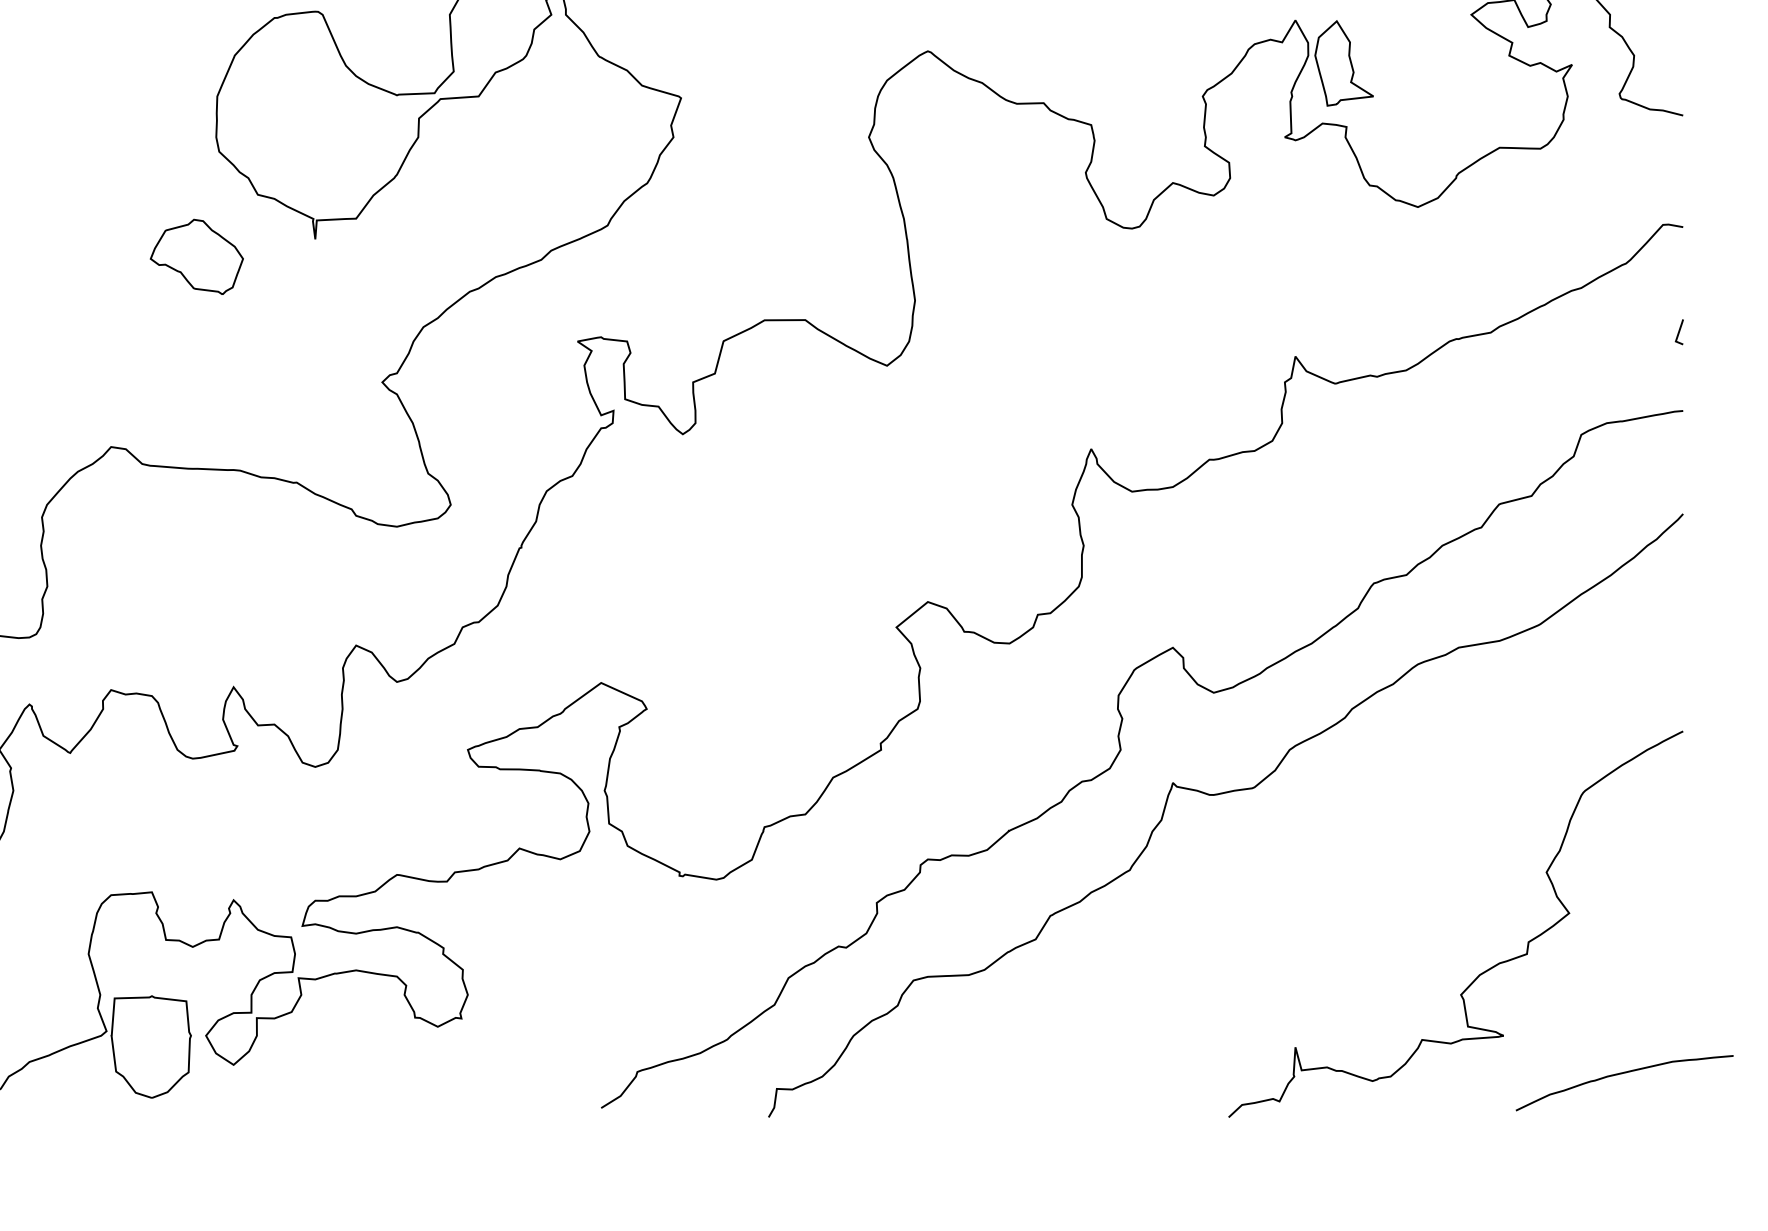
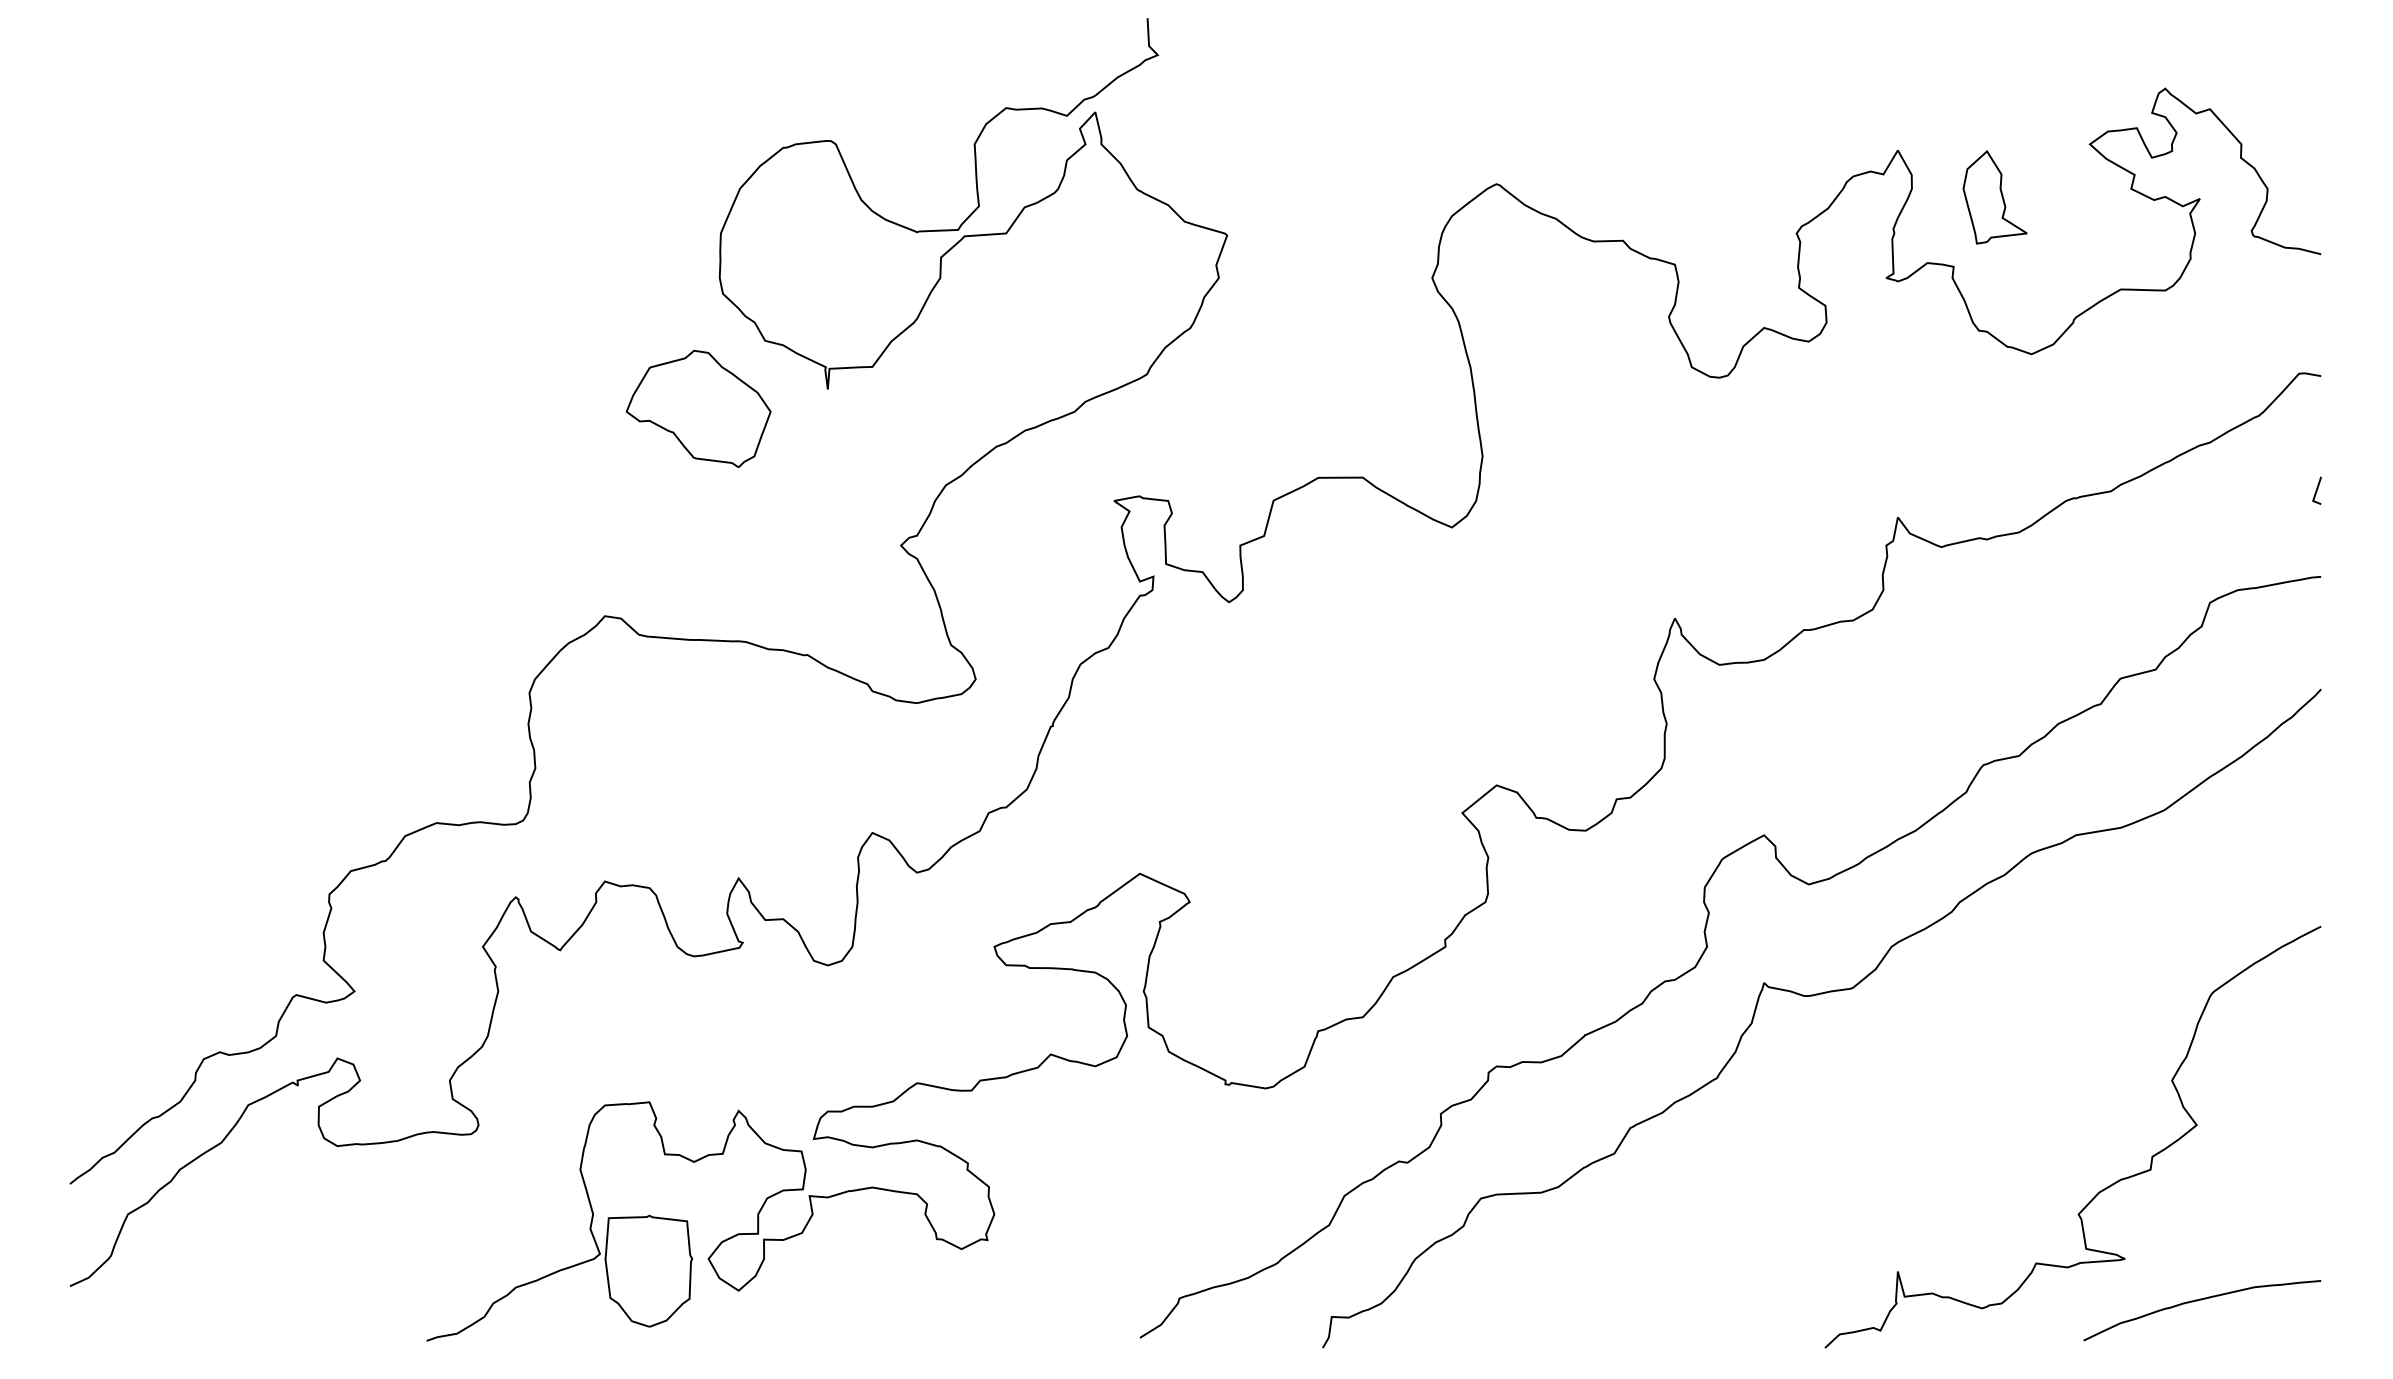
part: (1343, 63) -> (1994, 197), moved
part: (196, 256) -> (698, 408), size x1.43
curve: (1623, 1073) -> (2201, 1300), moved

